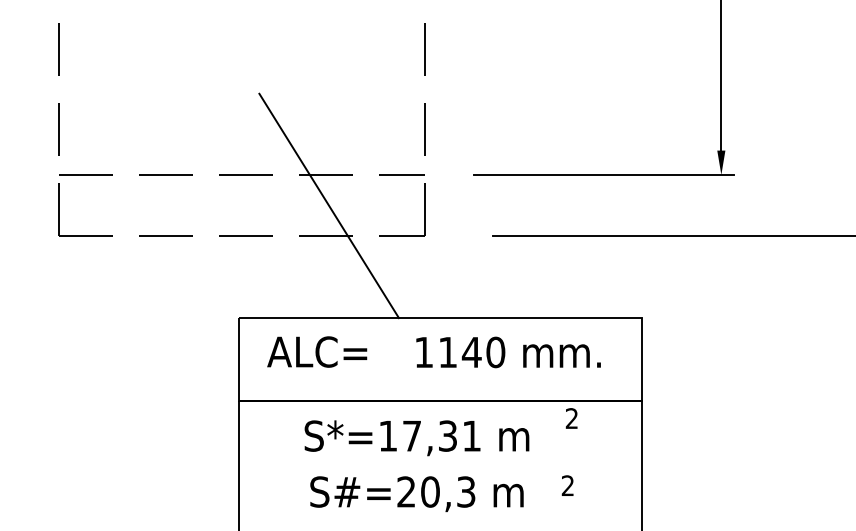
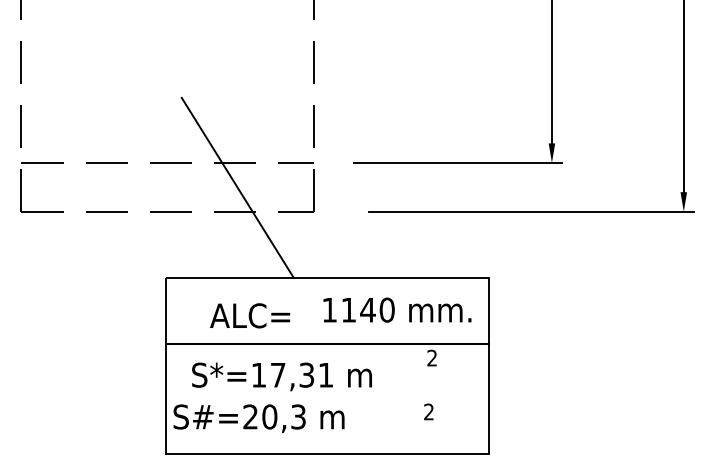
text: (317, 351) -> (250, 315), moved
text: (508, 351) -> (397, 309), moved
text: (416, 437) -> (281, 376), moved
text: (416, 493) -> (258, 418), moved

